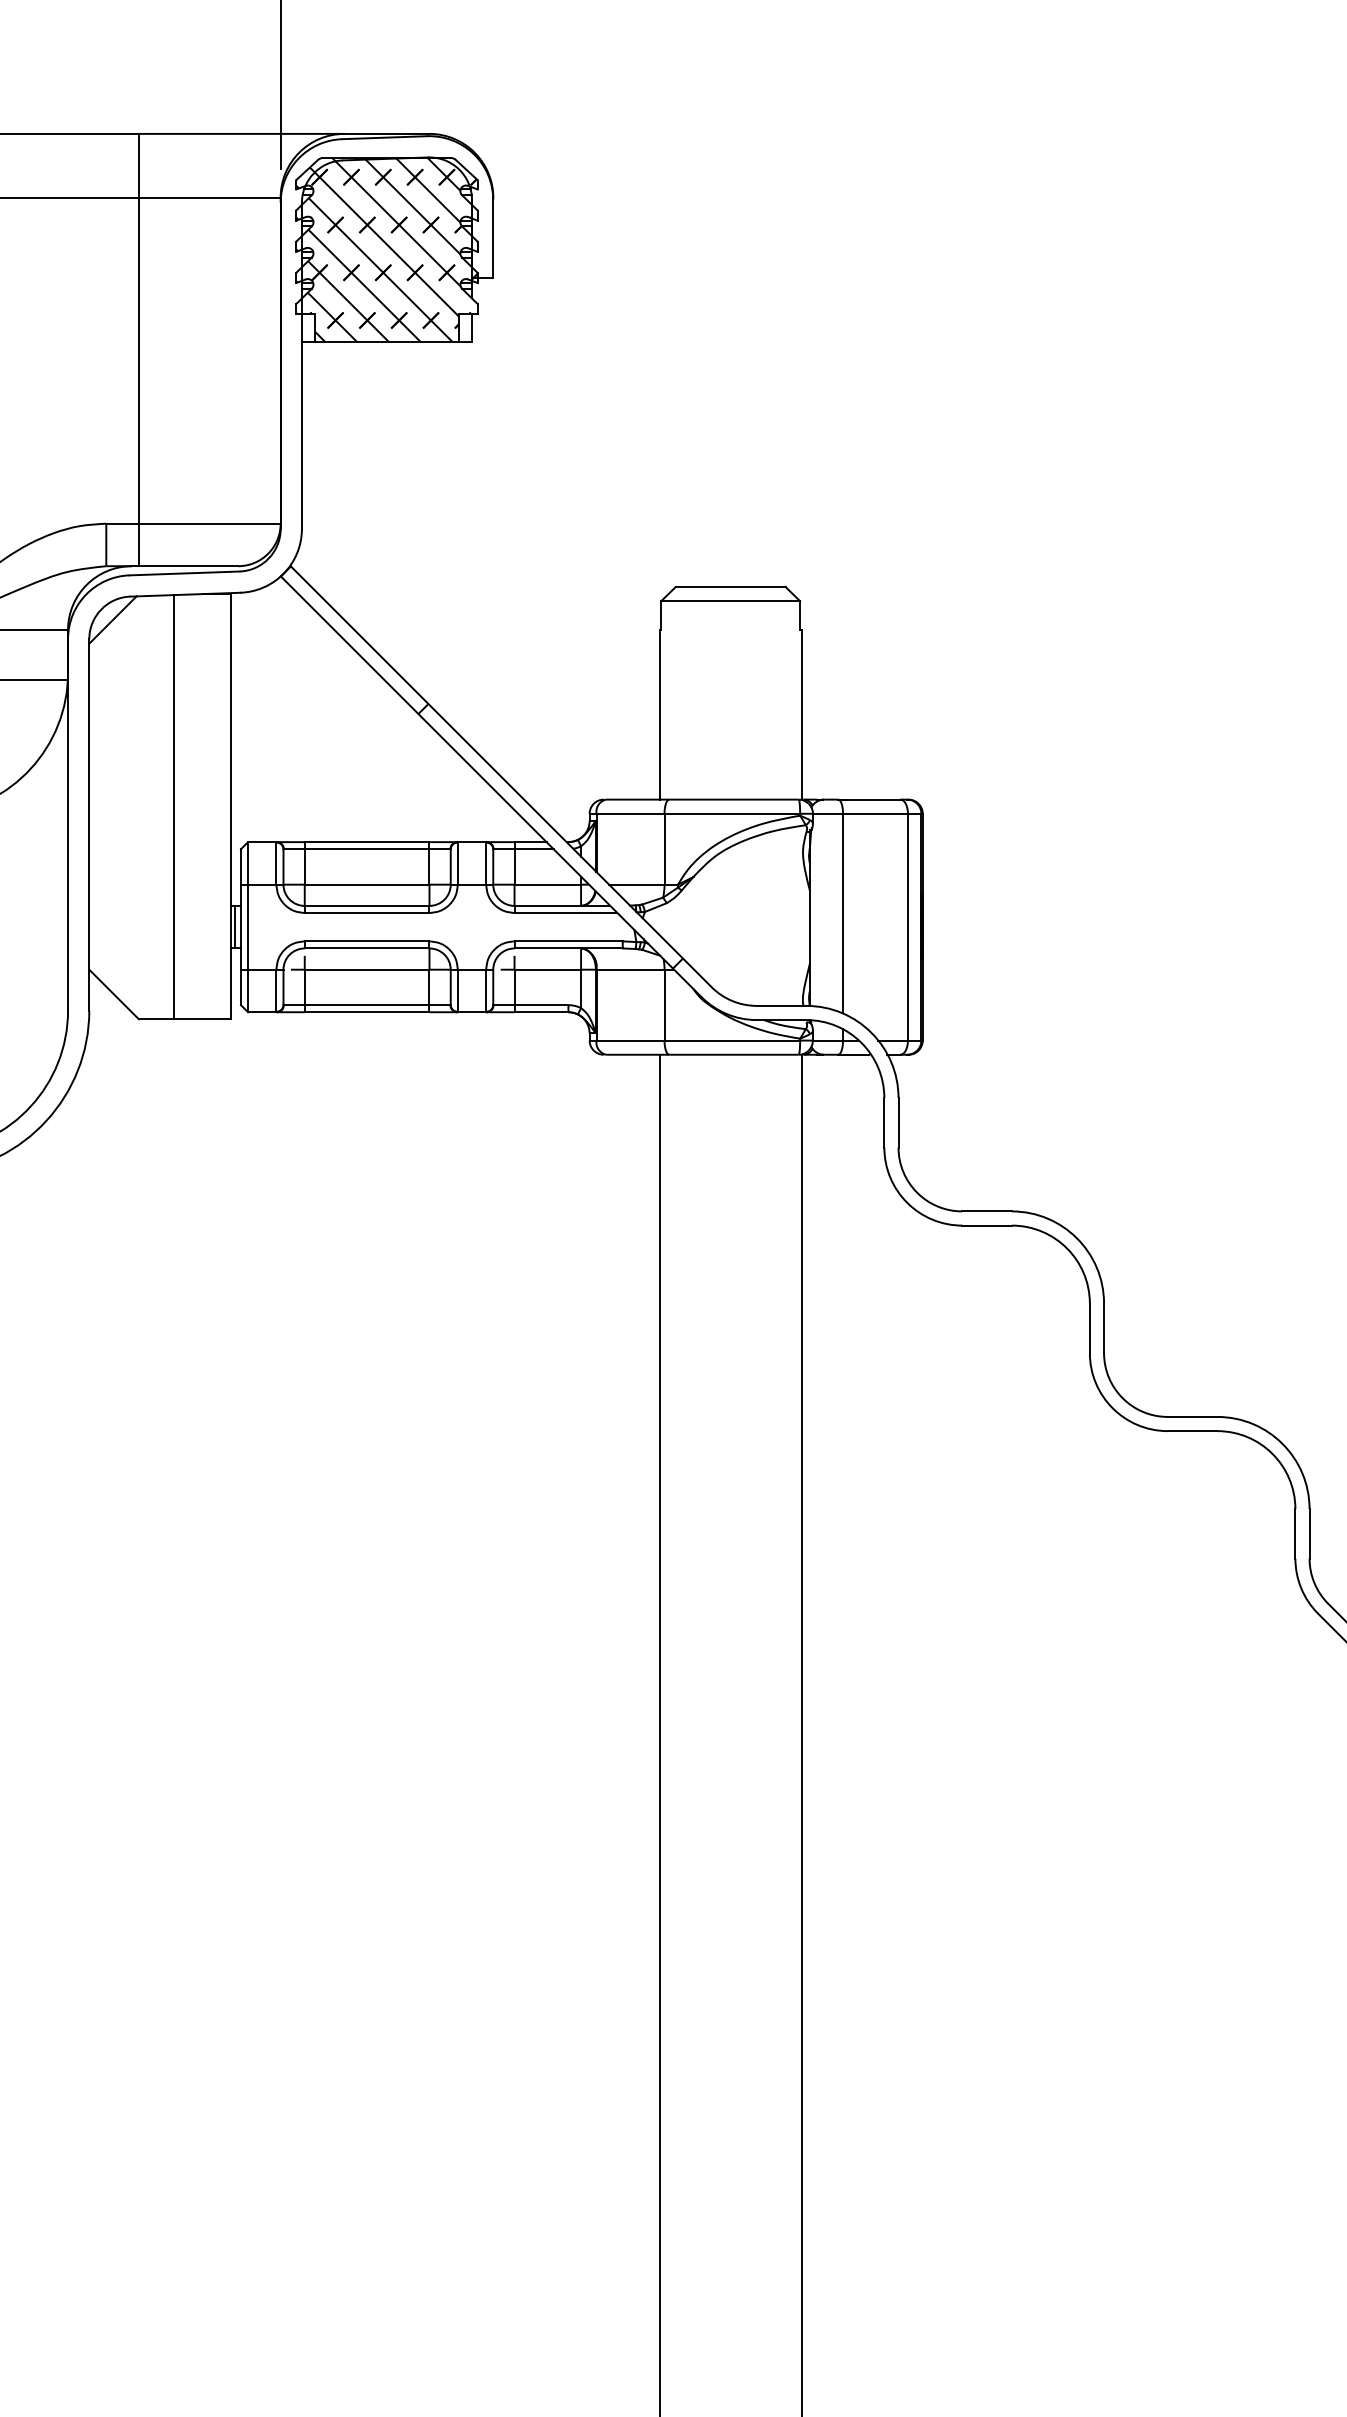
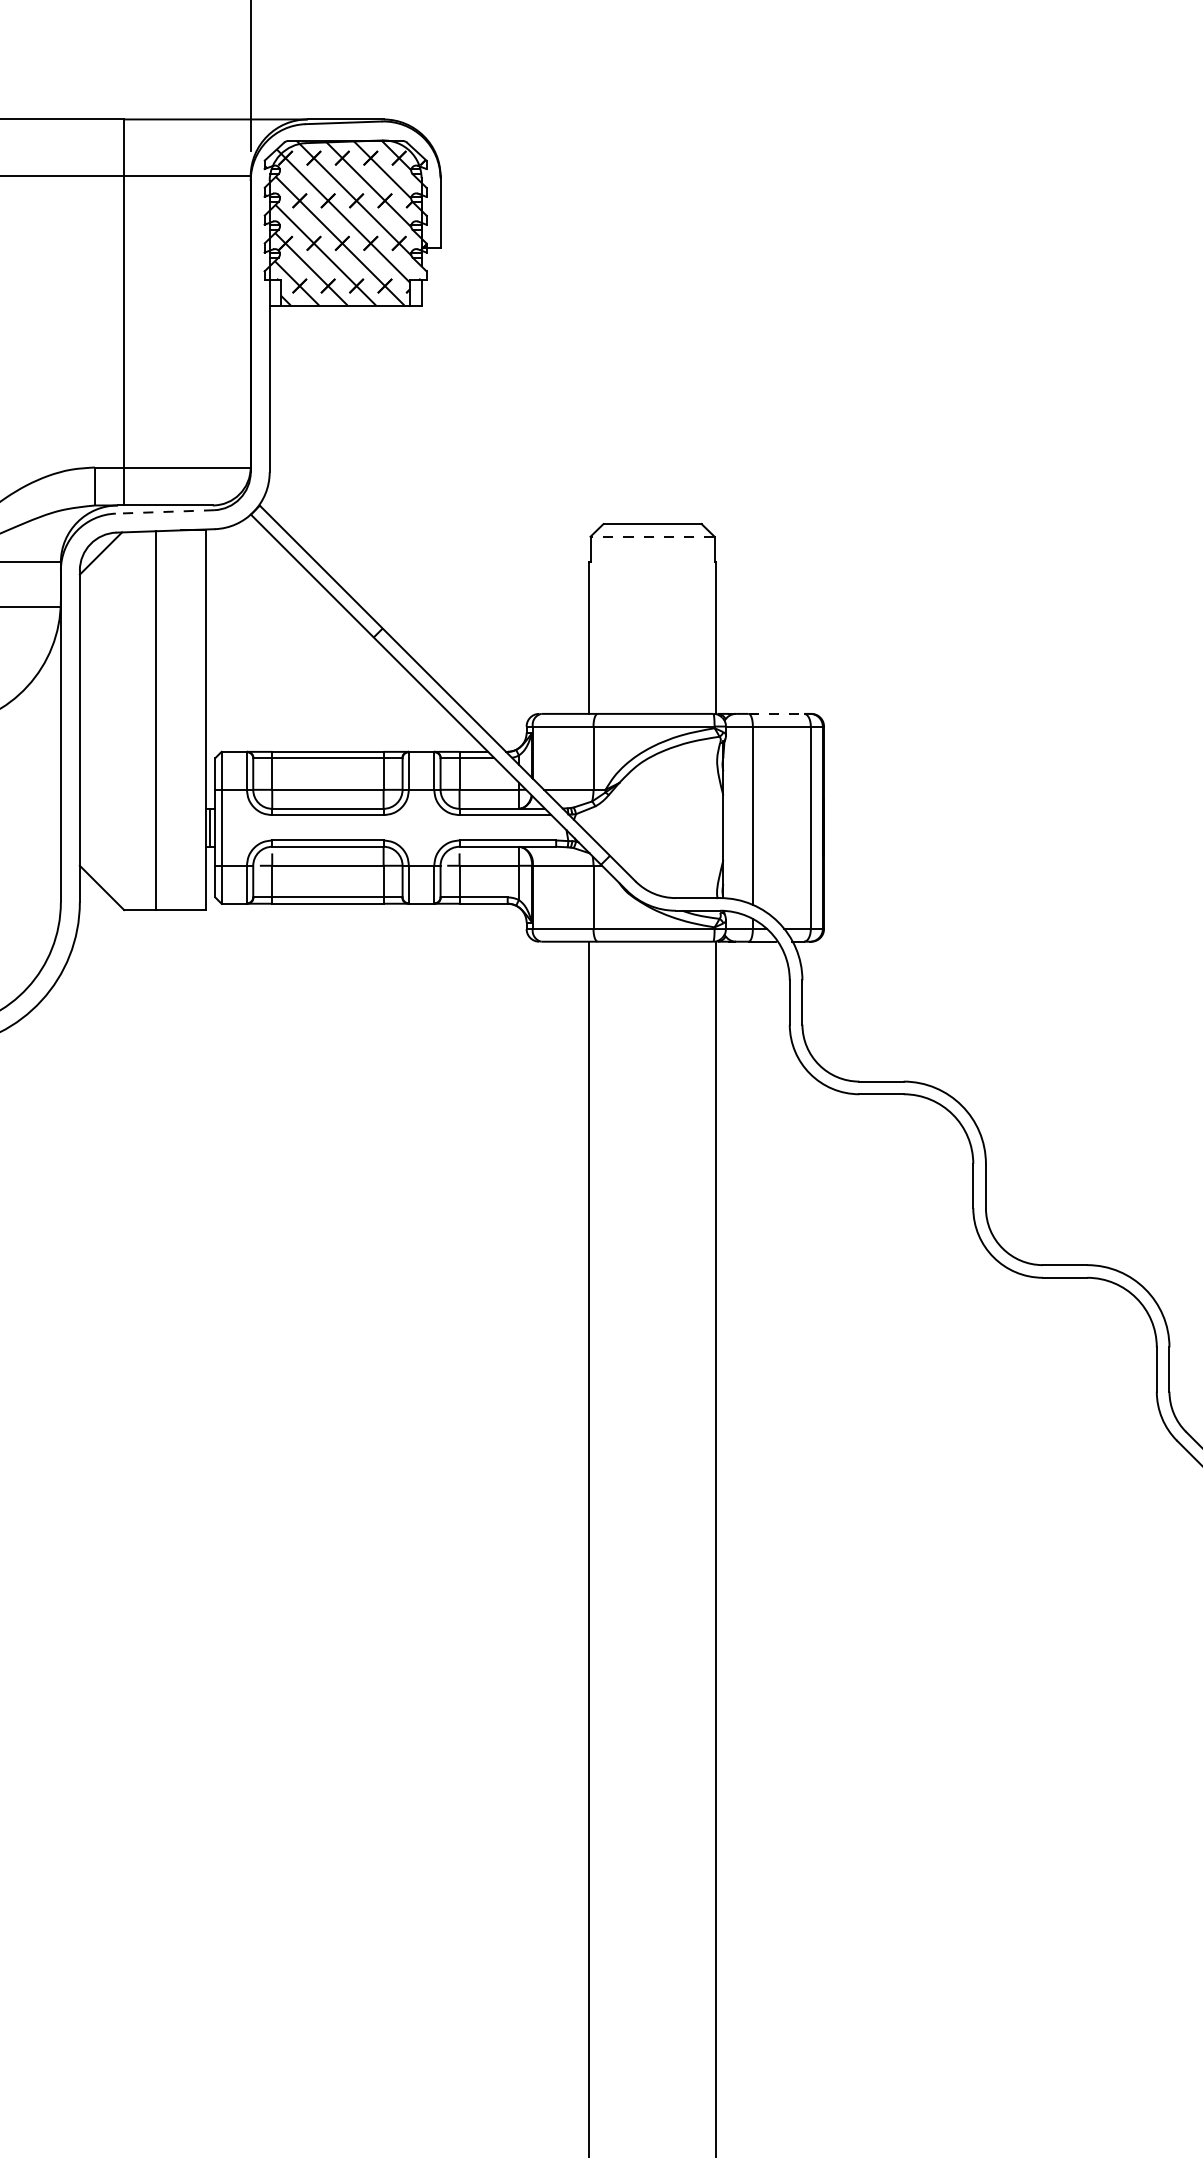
line: (184, 572) -> (164, 511), solid -> dashed
line: (730, 600) -> (652, 536), solid -> dashed
line: (869, 799) -> (776, 713), solid -> dashed

